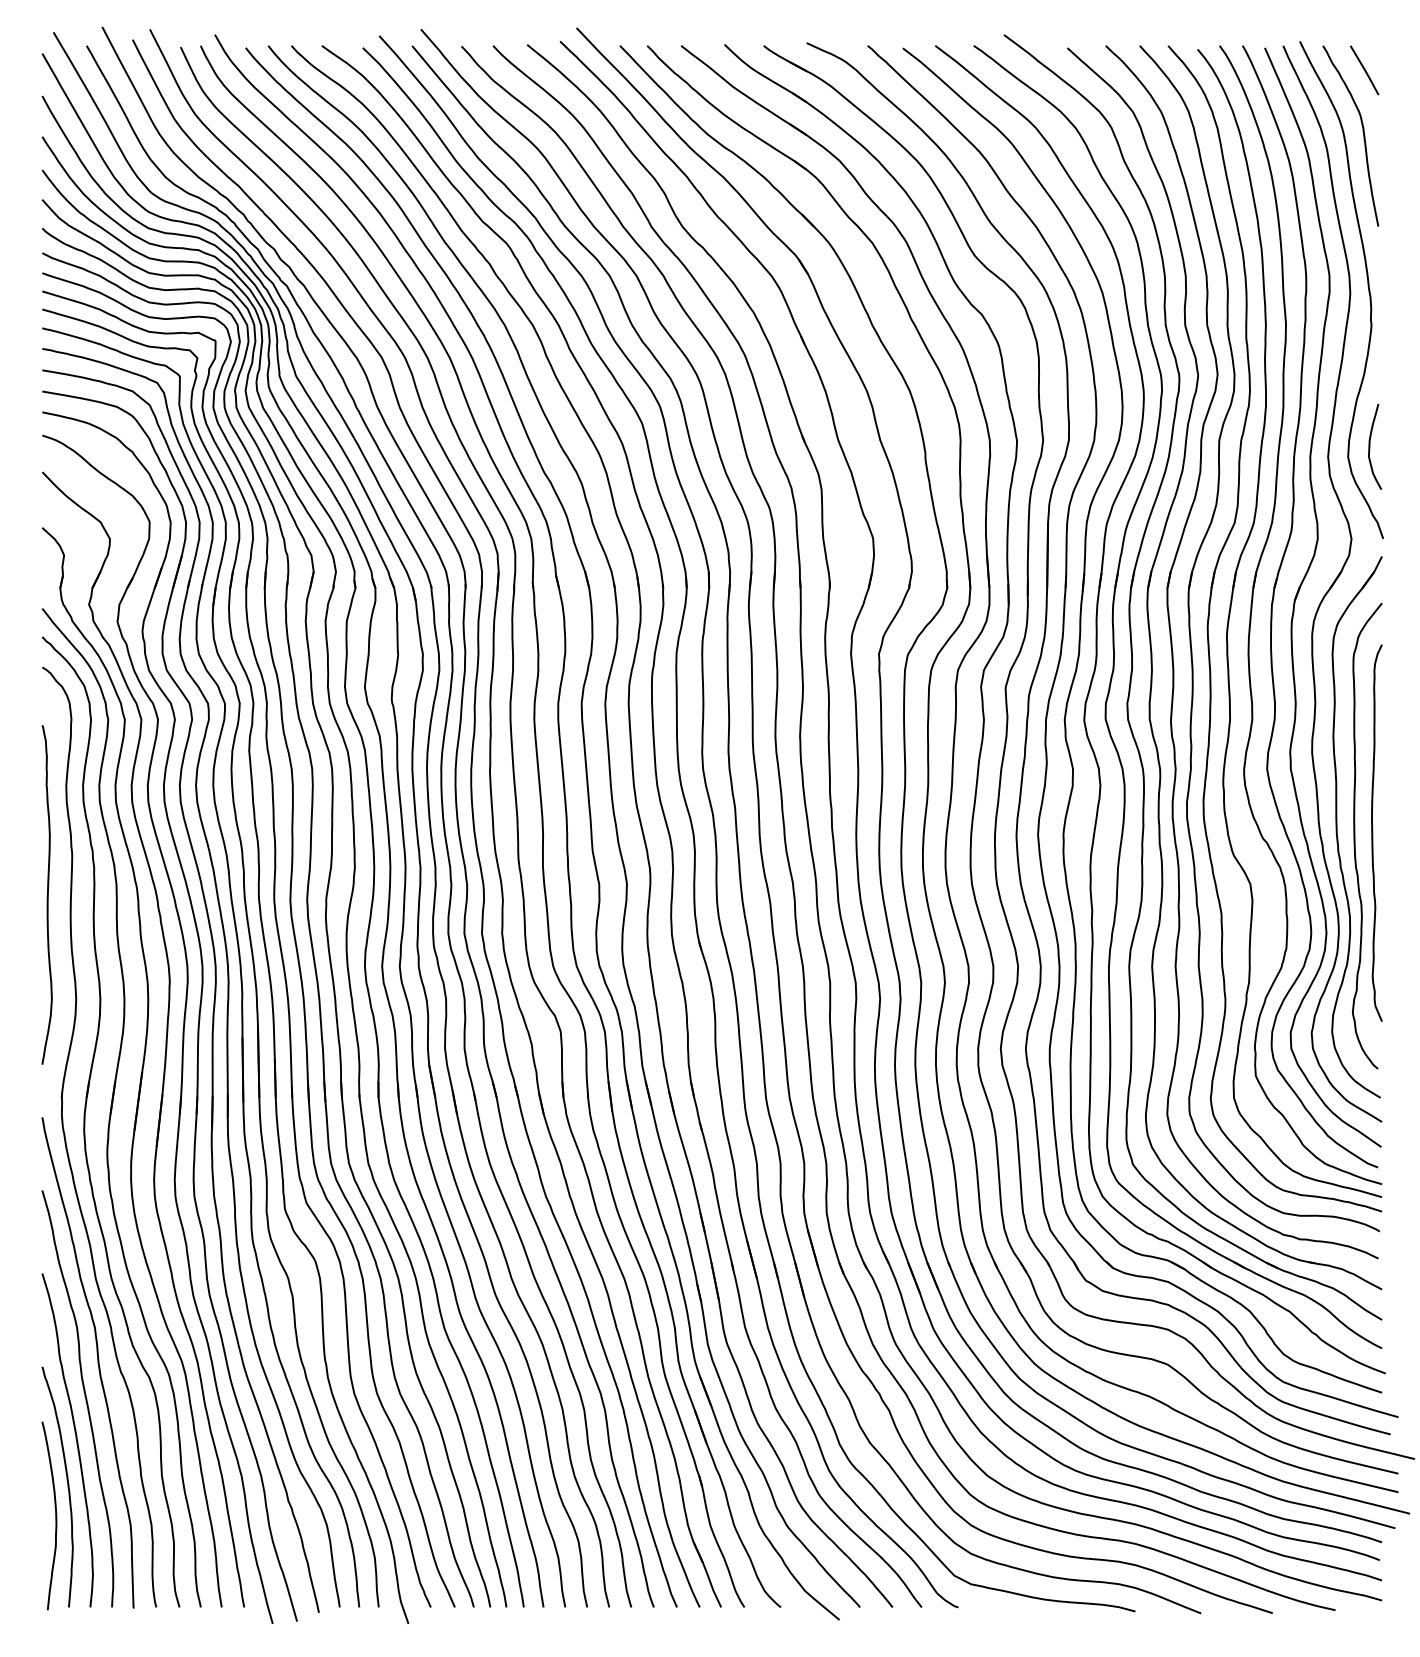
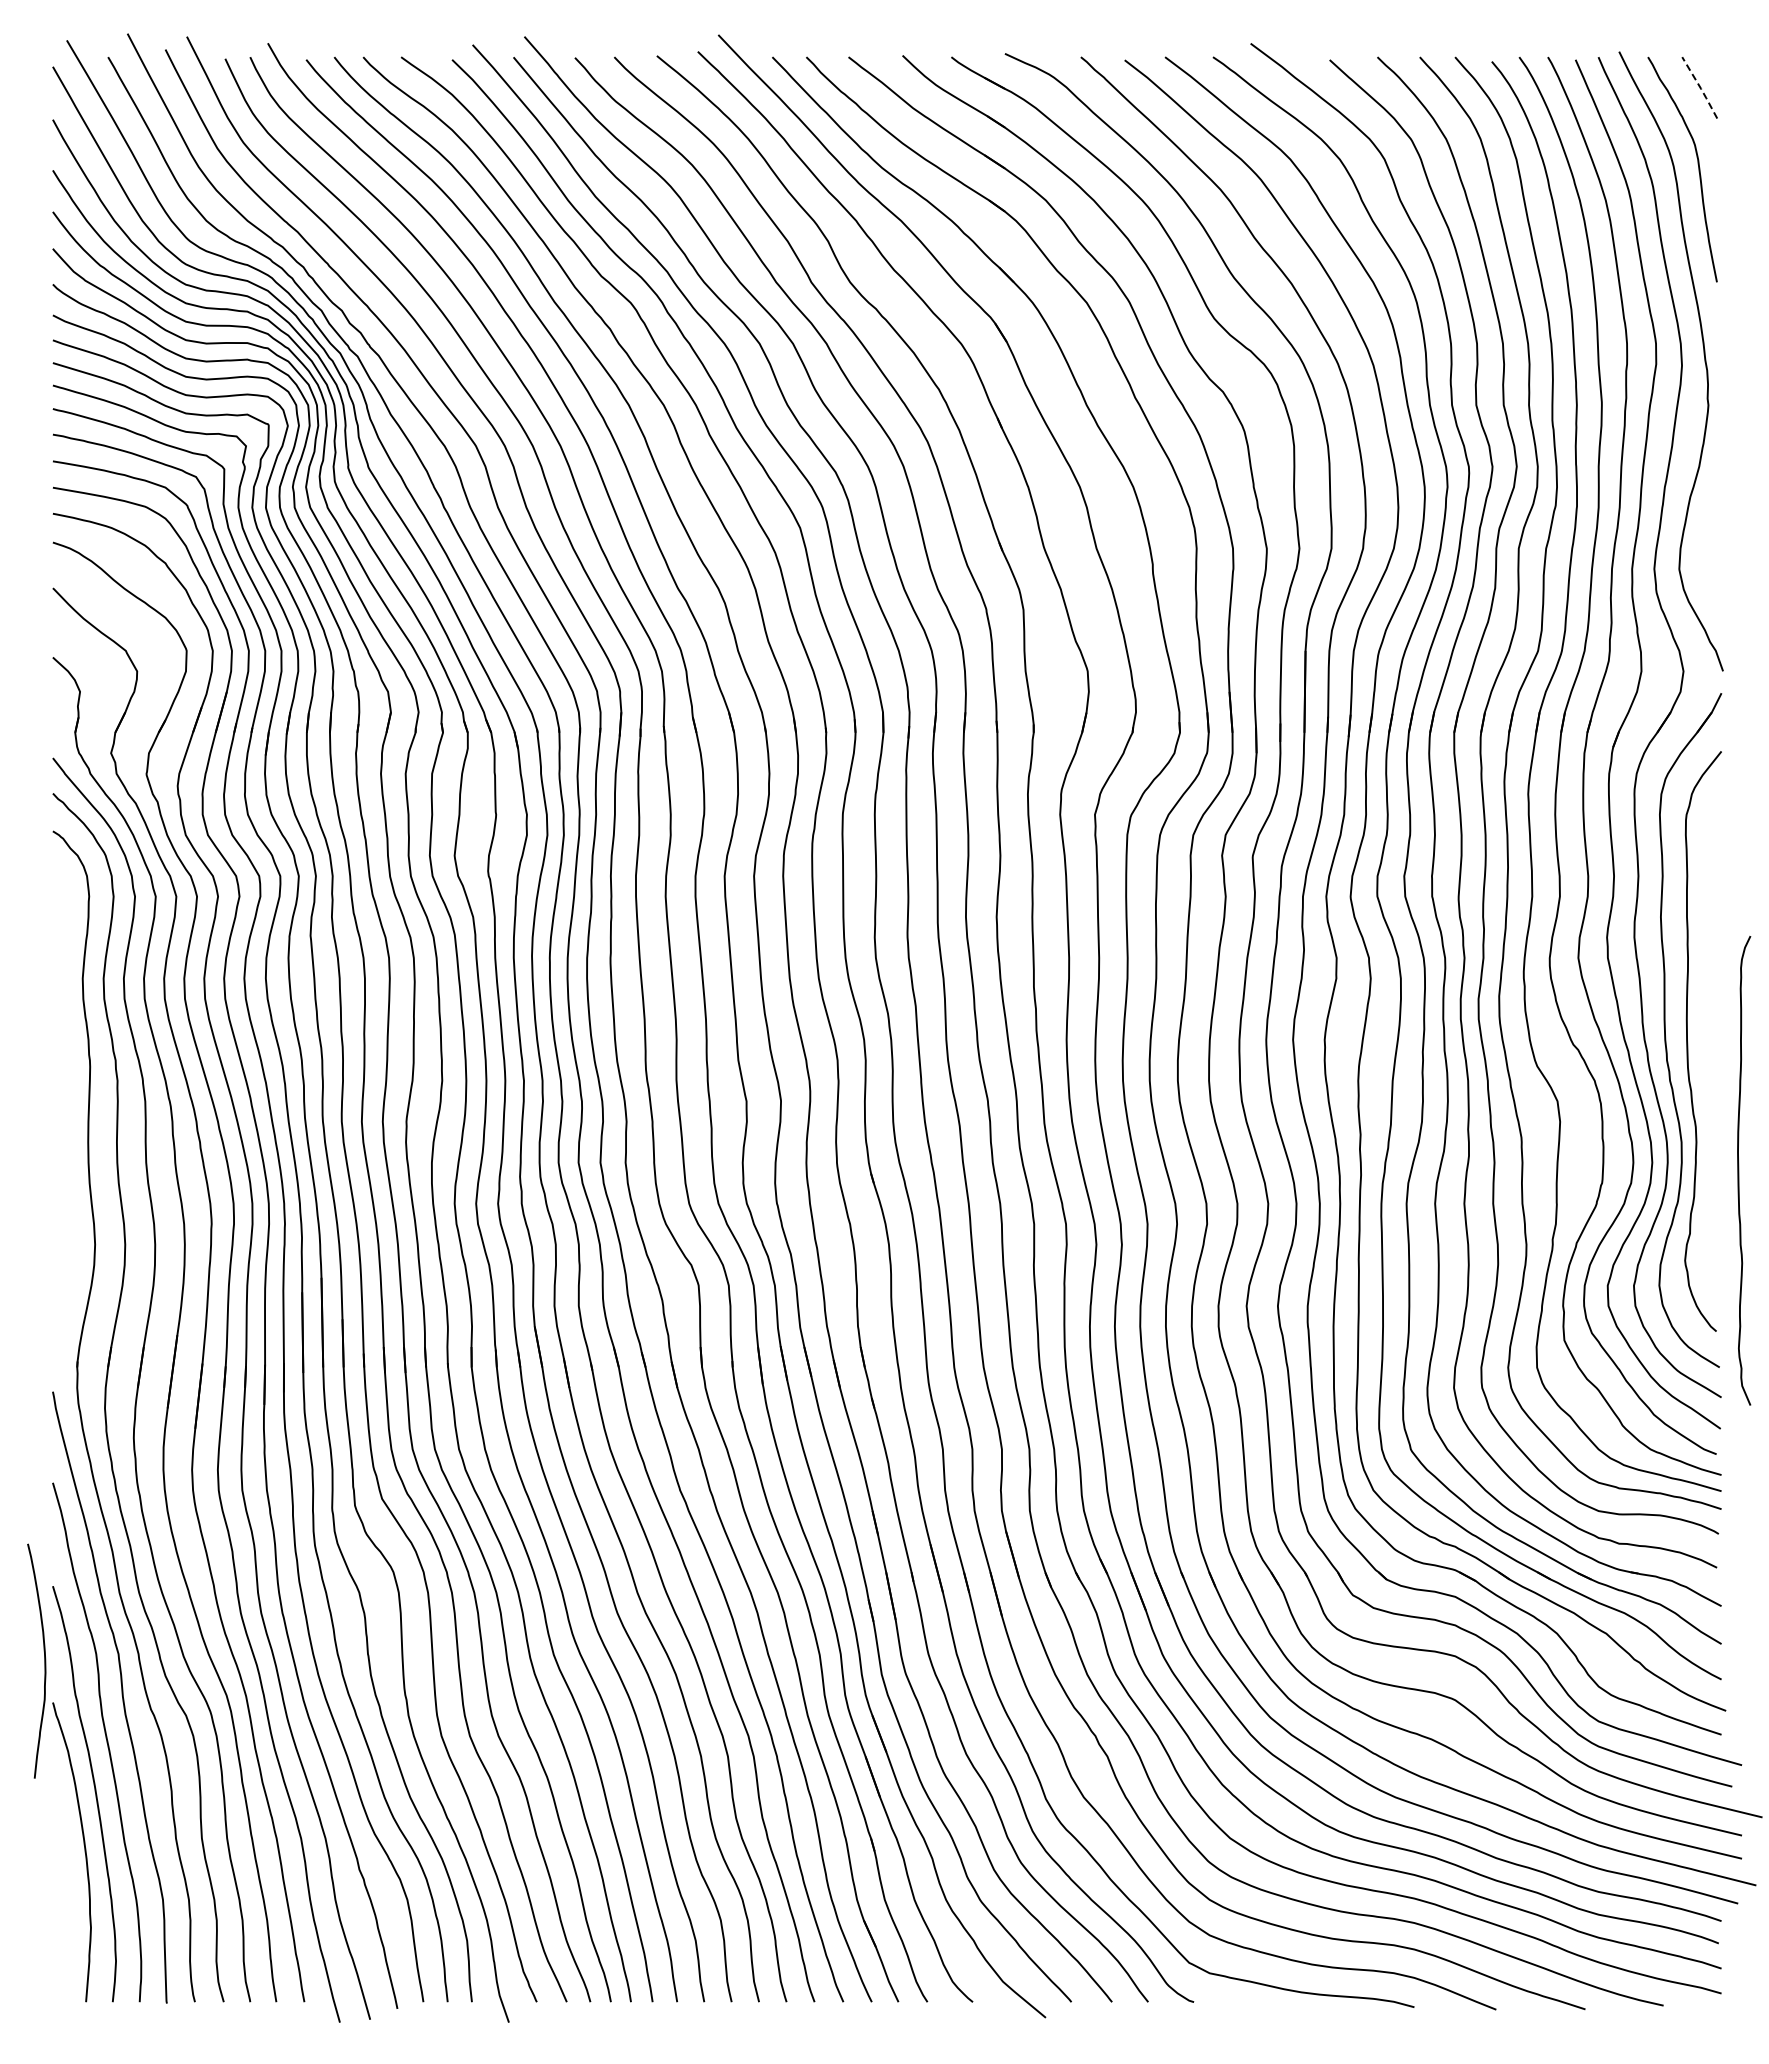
line: (1365, 70) -> (1701, 88), solid -> dashed
curve: (1369, 446) -> (1706, 556), removed
curve: (1373, 832) -> (1739, 1170), moved
curve: (46, 894) -> (58, 1114), removed
curve: (55, 1515) -> (44, 1660), moved

